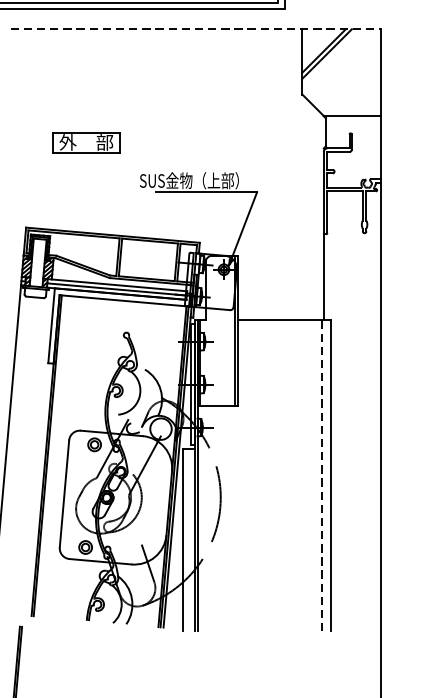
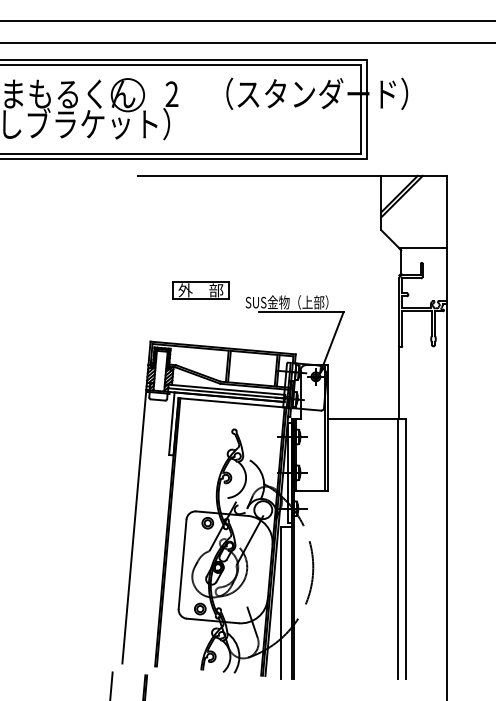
line: (195, 28) -> (292, 175), dashed -> solid
part: (85, 142) -> (200, 290), moved
line: (321, 475) -> (397, 548), dashed -> solid

